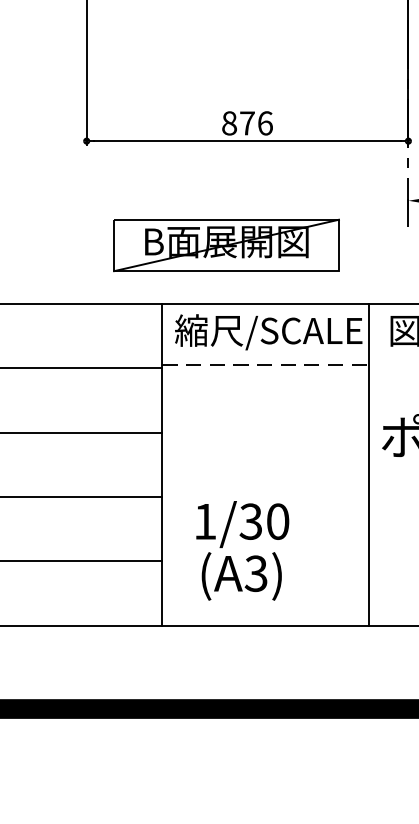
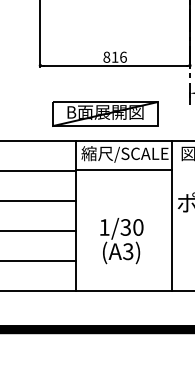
text: (246, 121) -> (114, 56), 876 -> 816
line: (267, 364) -> (124, 169), dashed -> solid
text: (241, 551) -> (121, 241), moved

